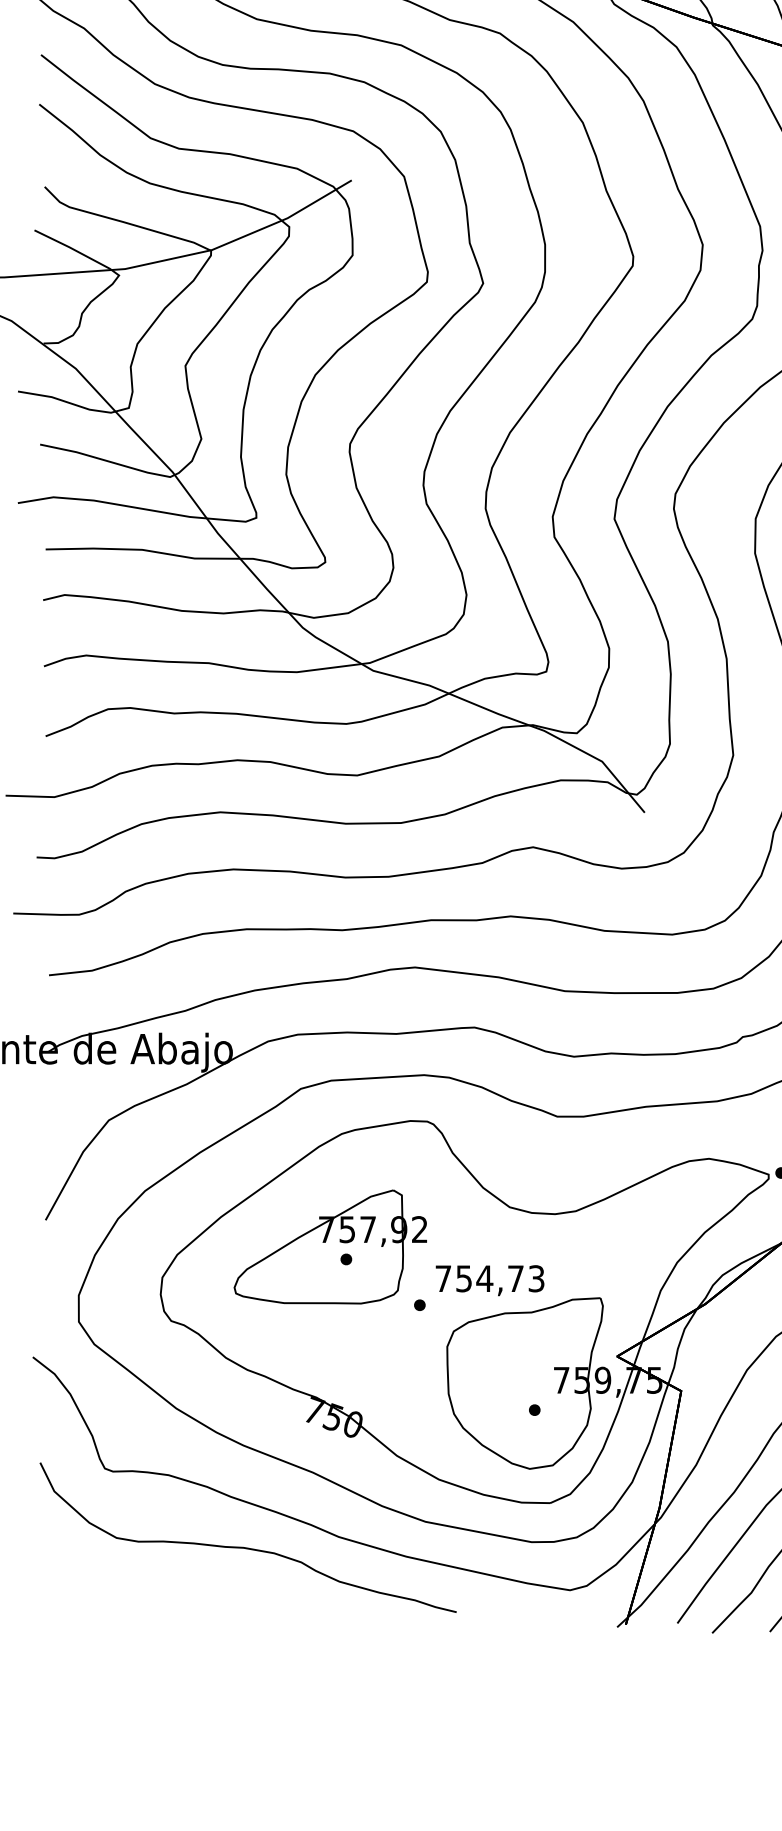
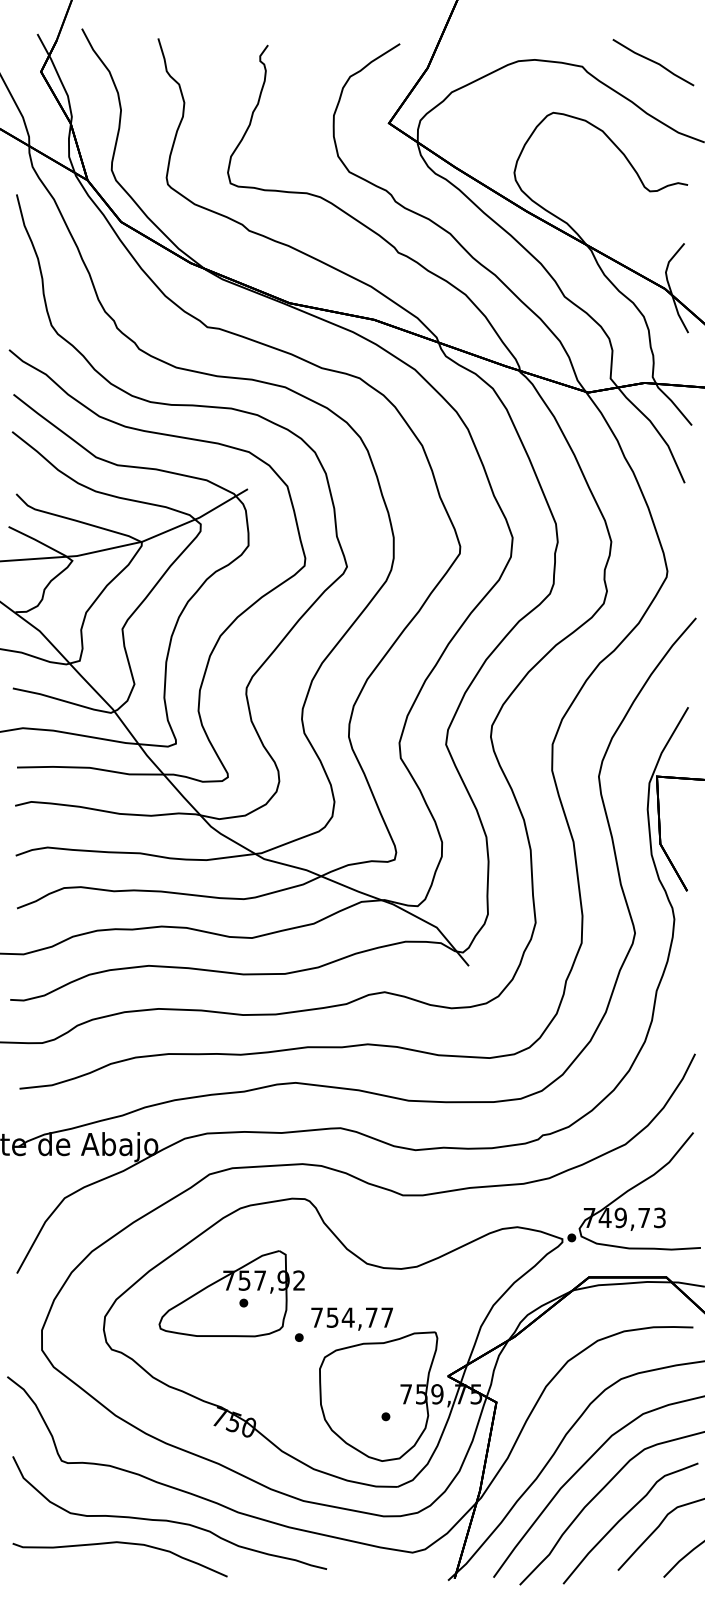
text: (536, 1278) -> (387, 1317), 754,73 -> 754,77
curve: (181, 1578) -> (119, 1543), added

